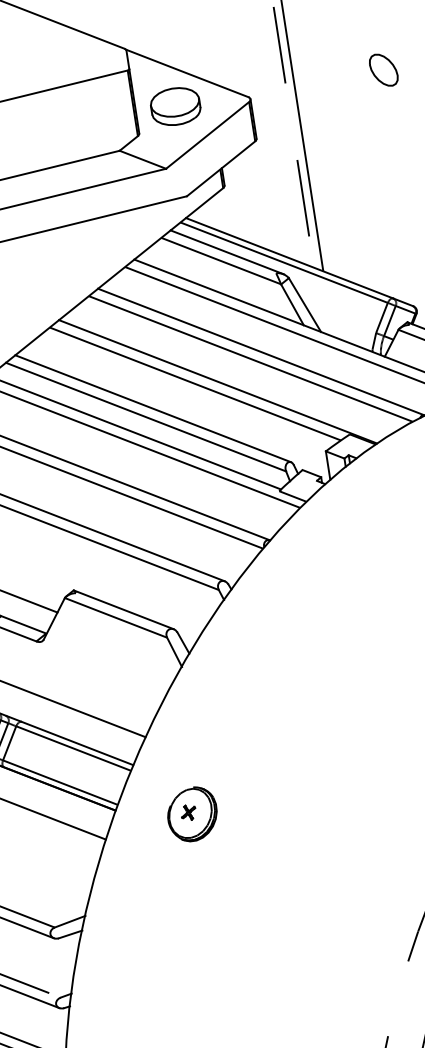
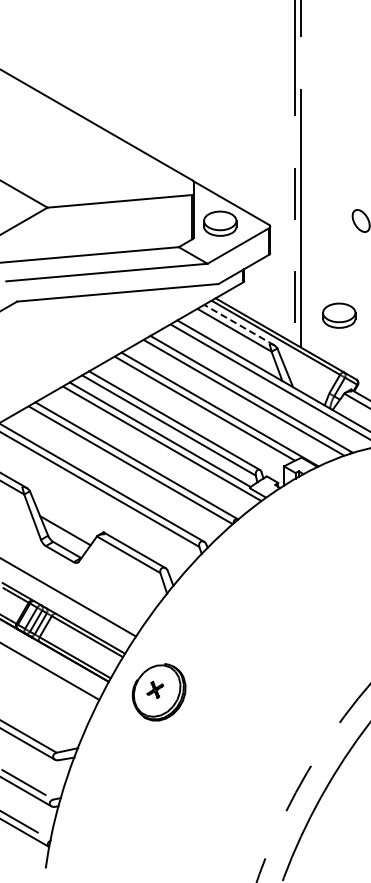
part: (373, 215) -> (339, 315), added
line: (227, 252) -> (239, 325), solid -> dashed
part: (191, 813) -> (158, 691), size x1.6

